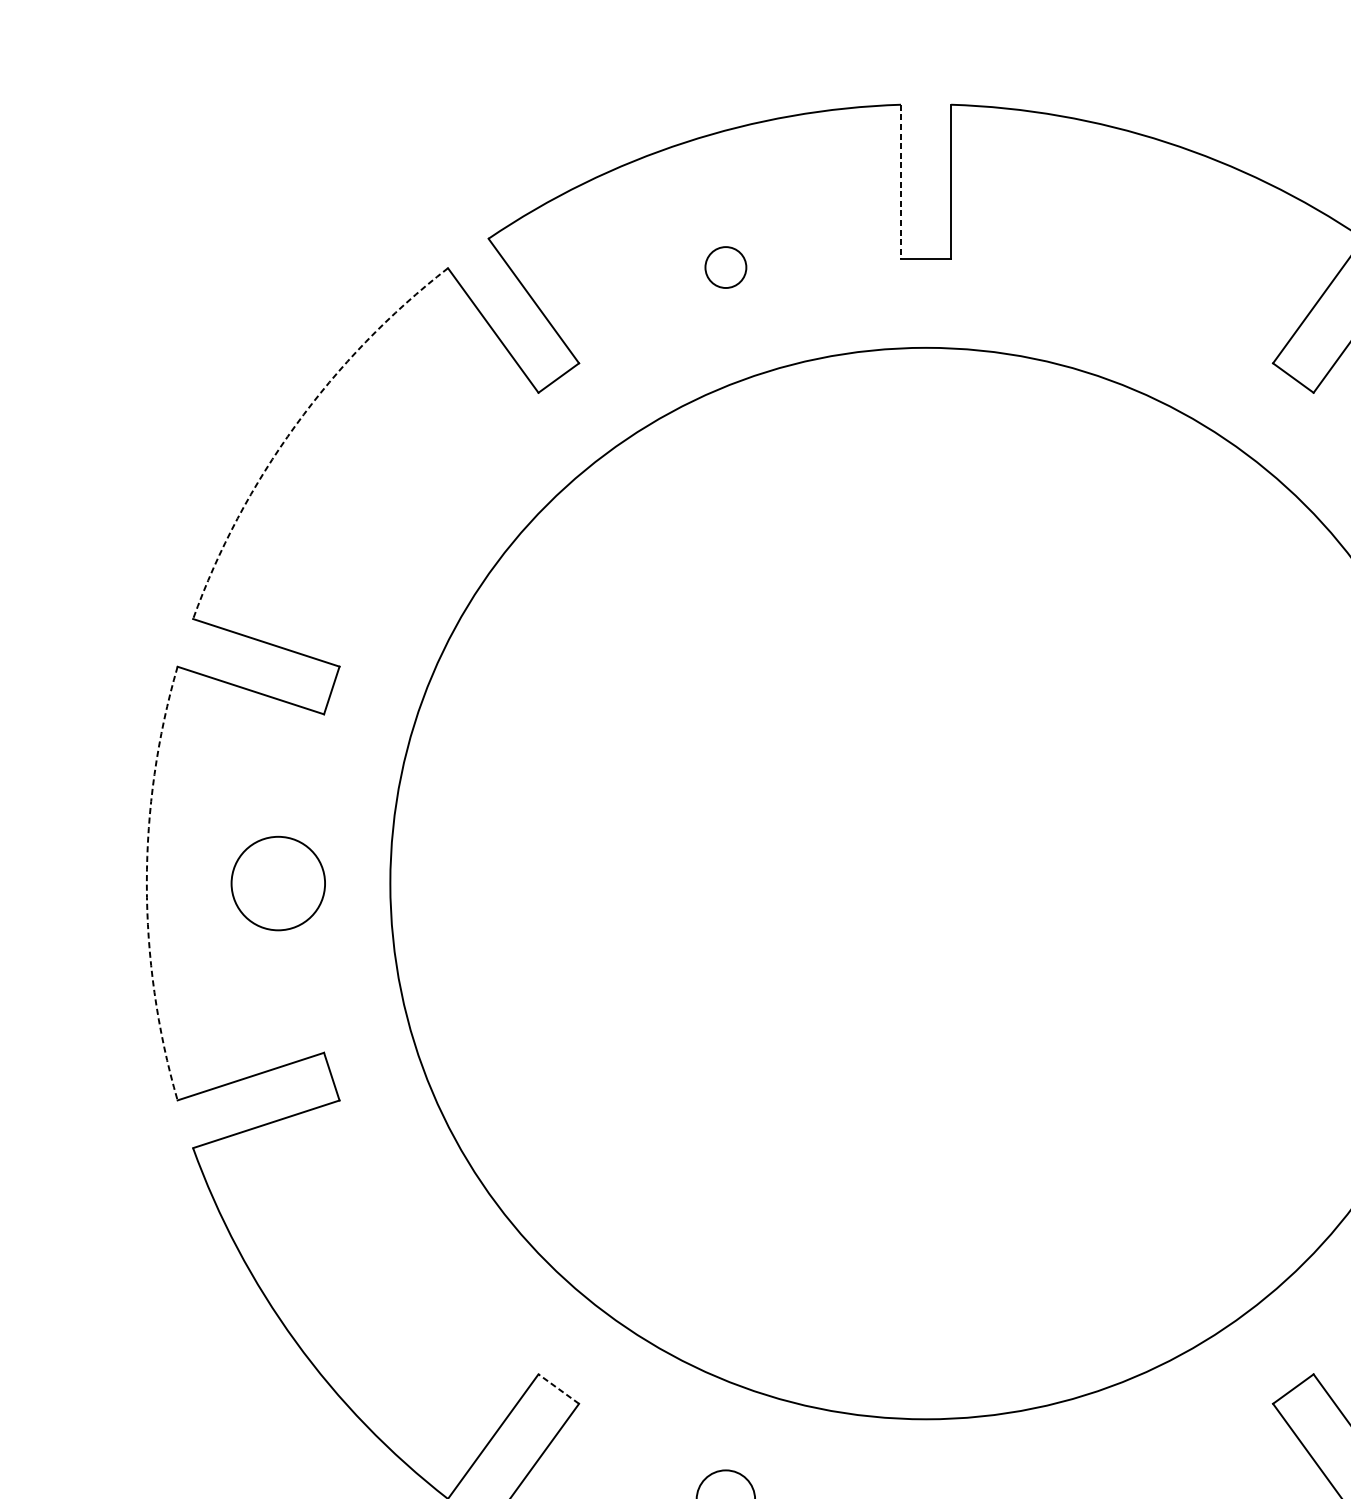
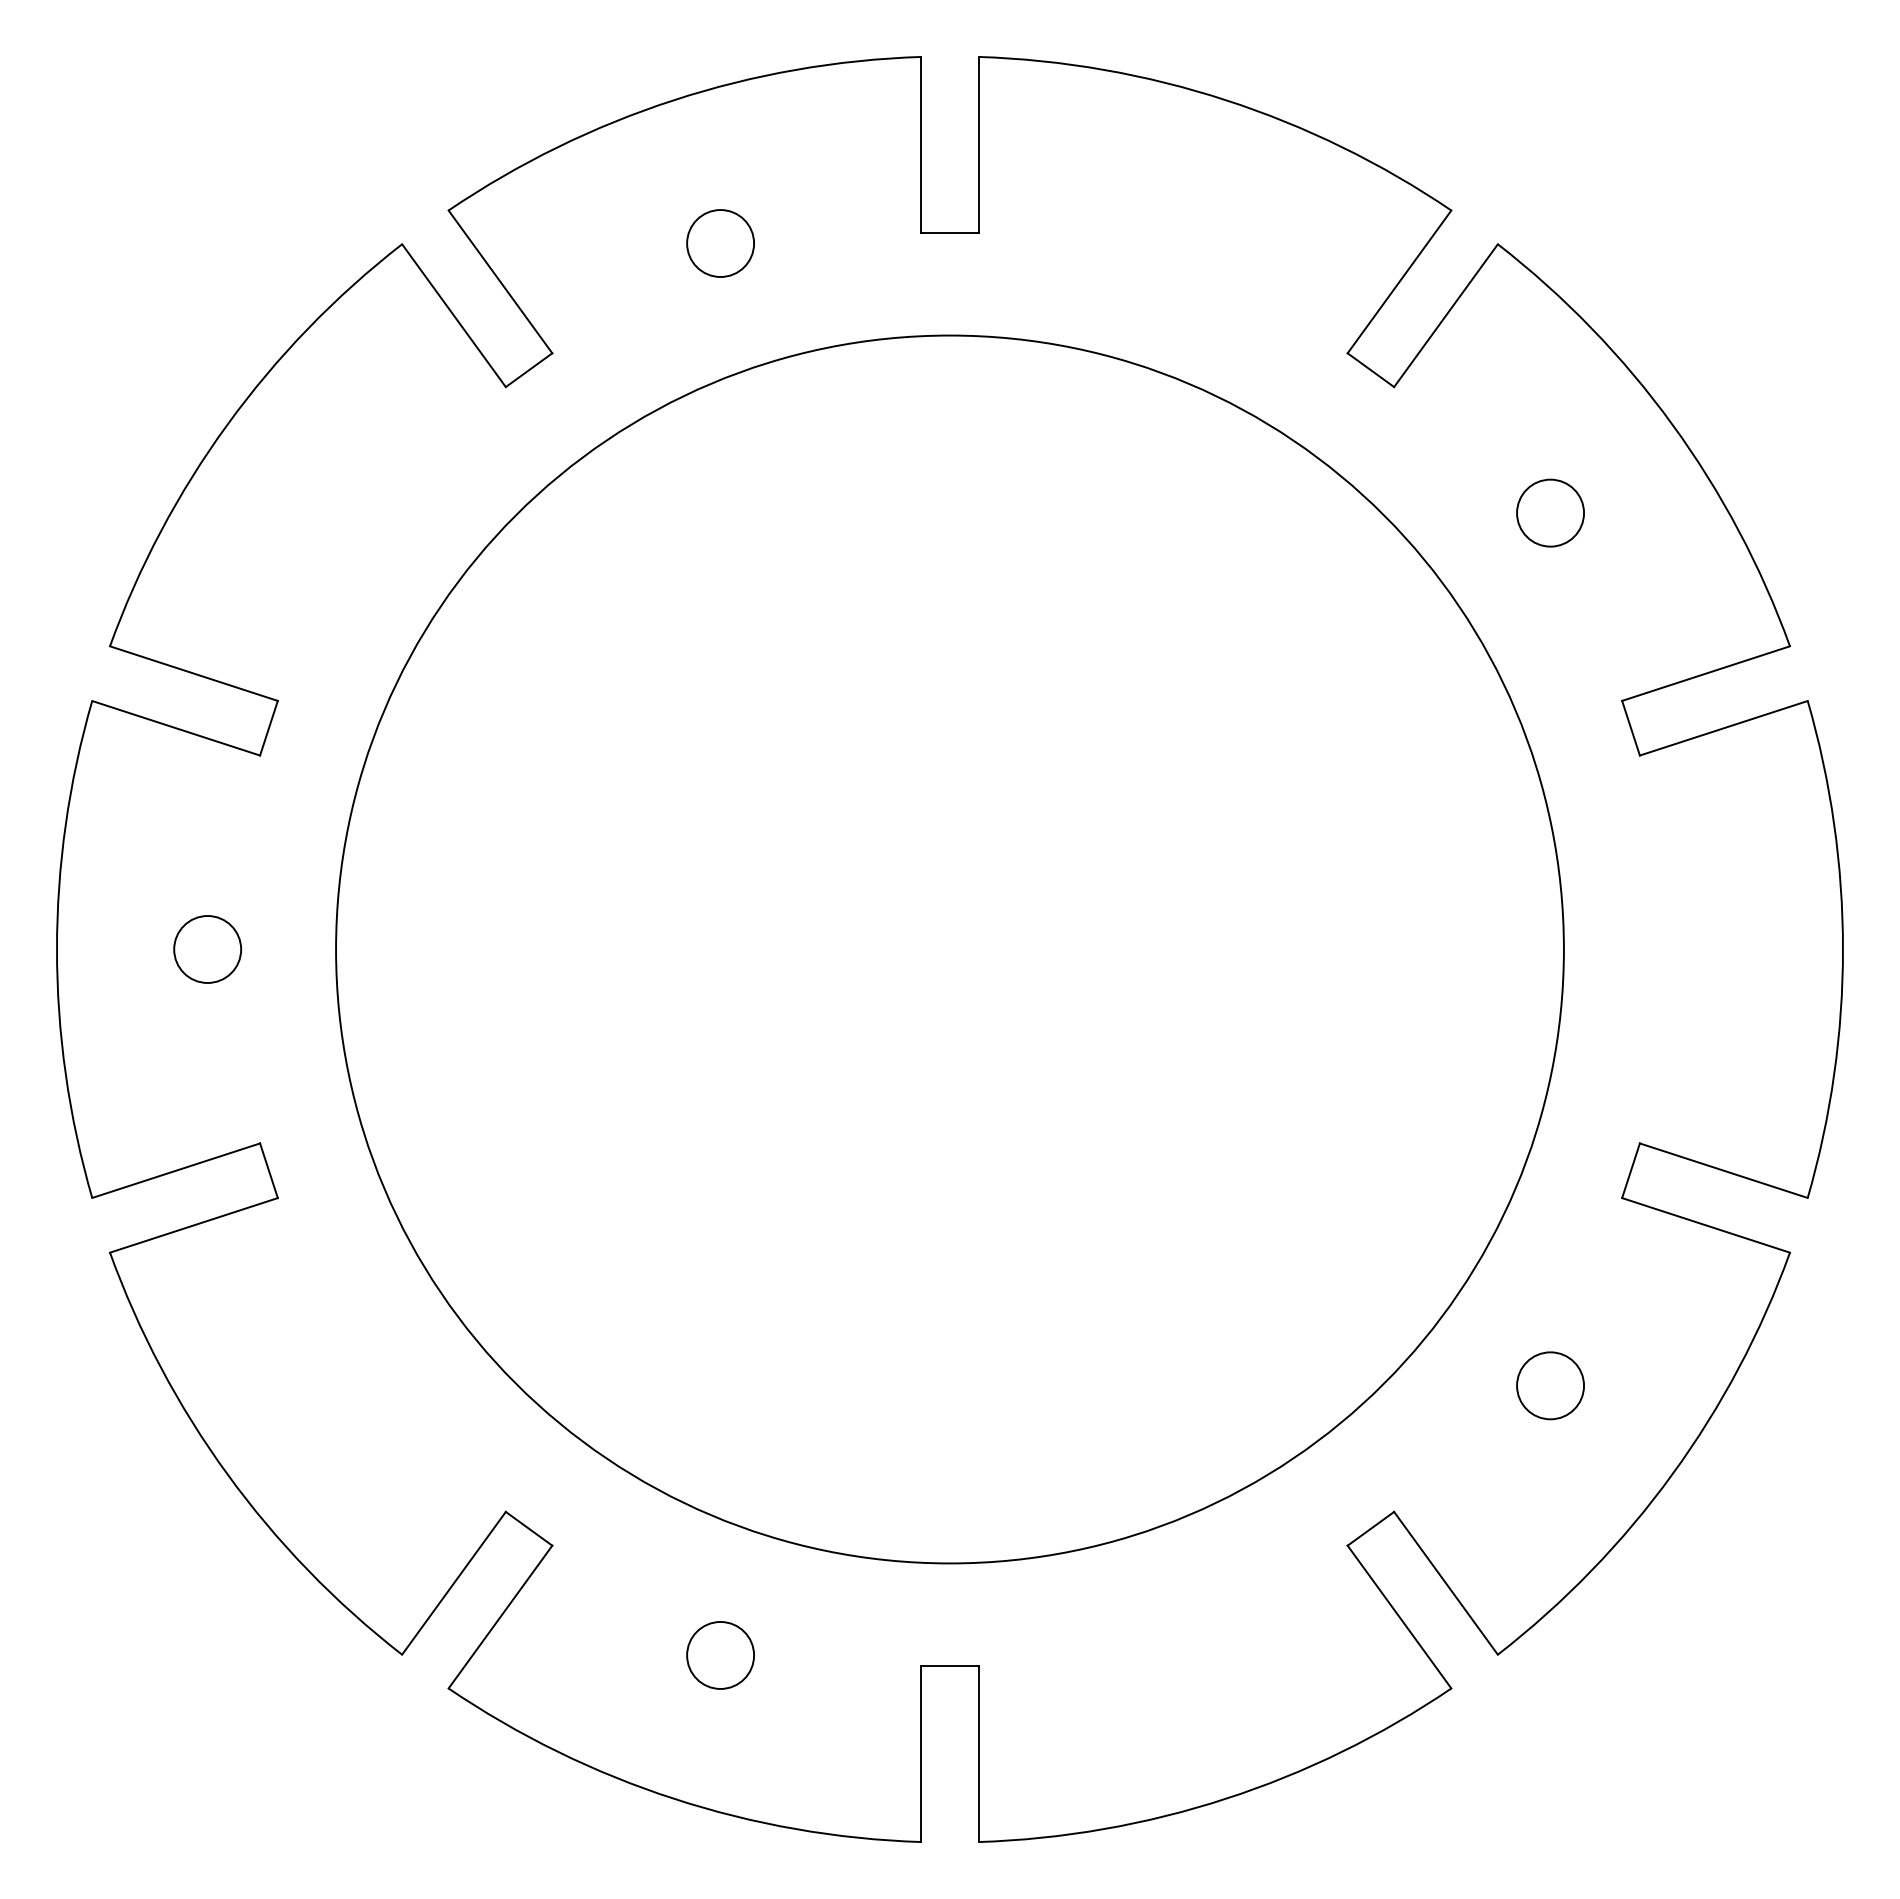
line: (901, 182) -> (921, 145), dashed -> solid
circle: (725, 267) -> (720, 243), size x1.43
arc: (295, 425) -> (227, 424), dashed -> solid
arc: (147, 883) -> (57, 949), dashed -> solid
circle: (278, 883) -> (207, 949), size x0.62
line: (559, 1388) -> (529, 1528), dashed -> solid

